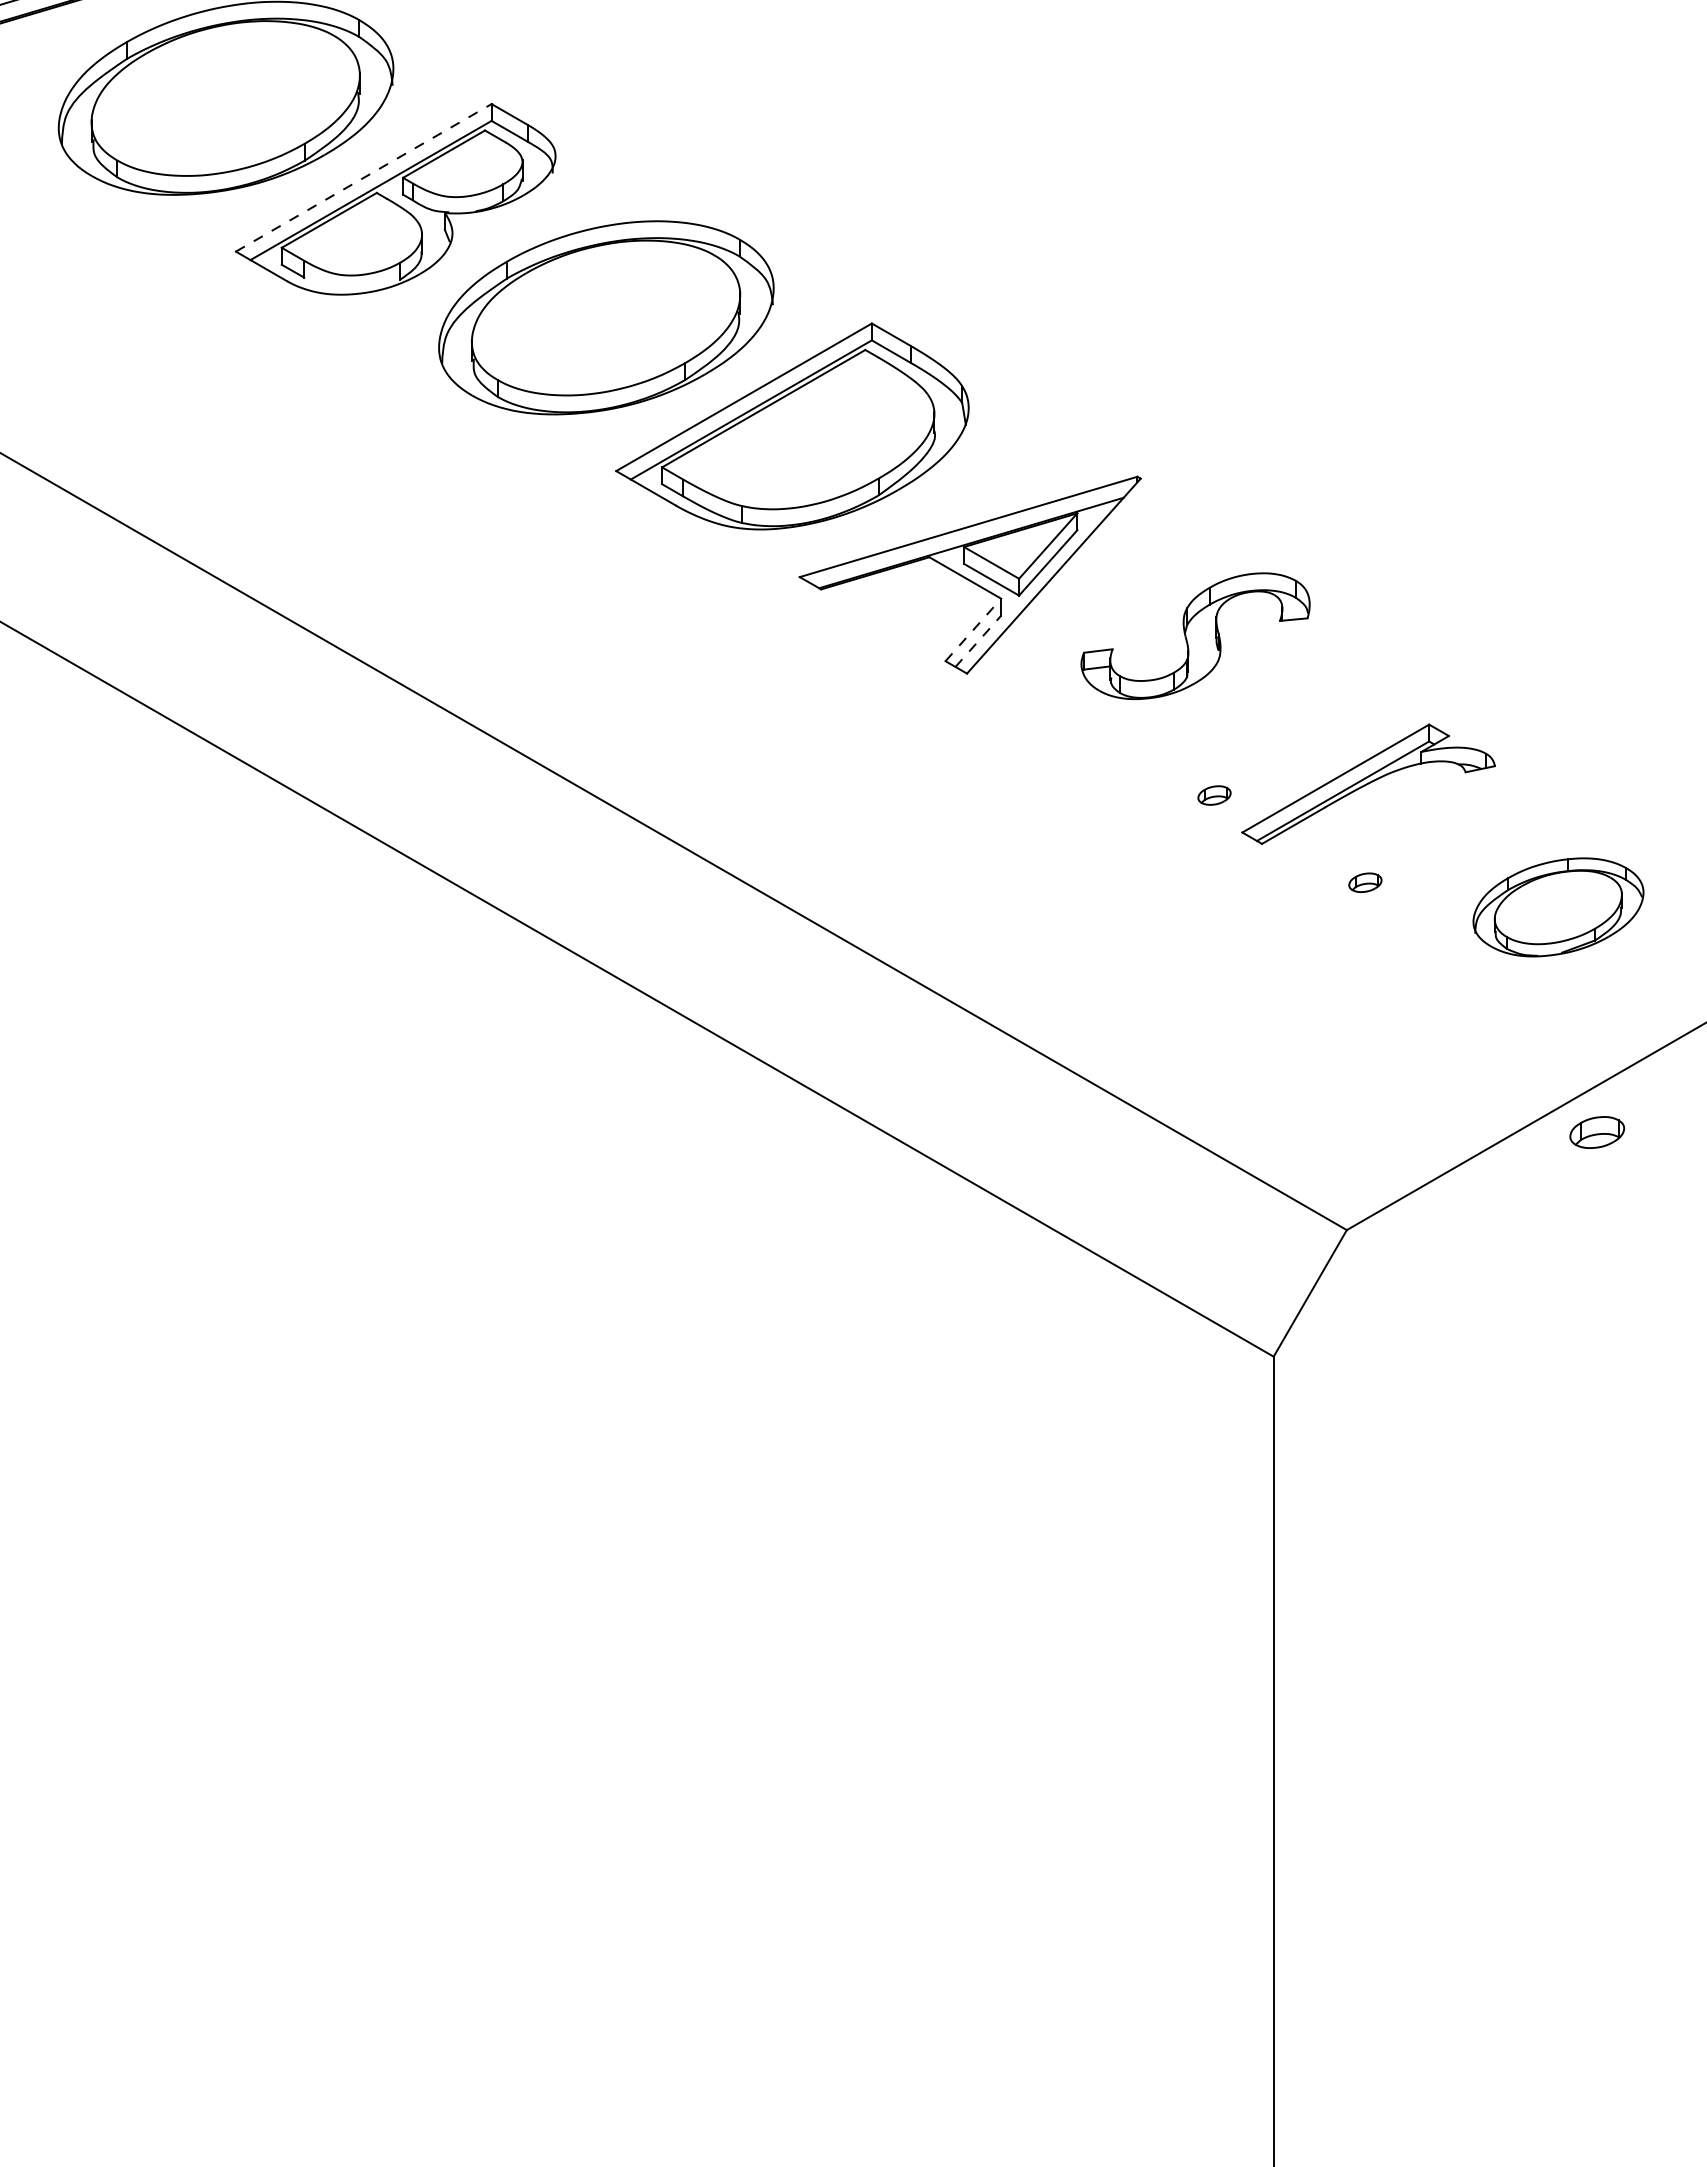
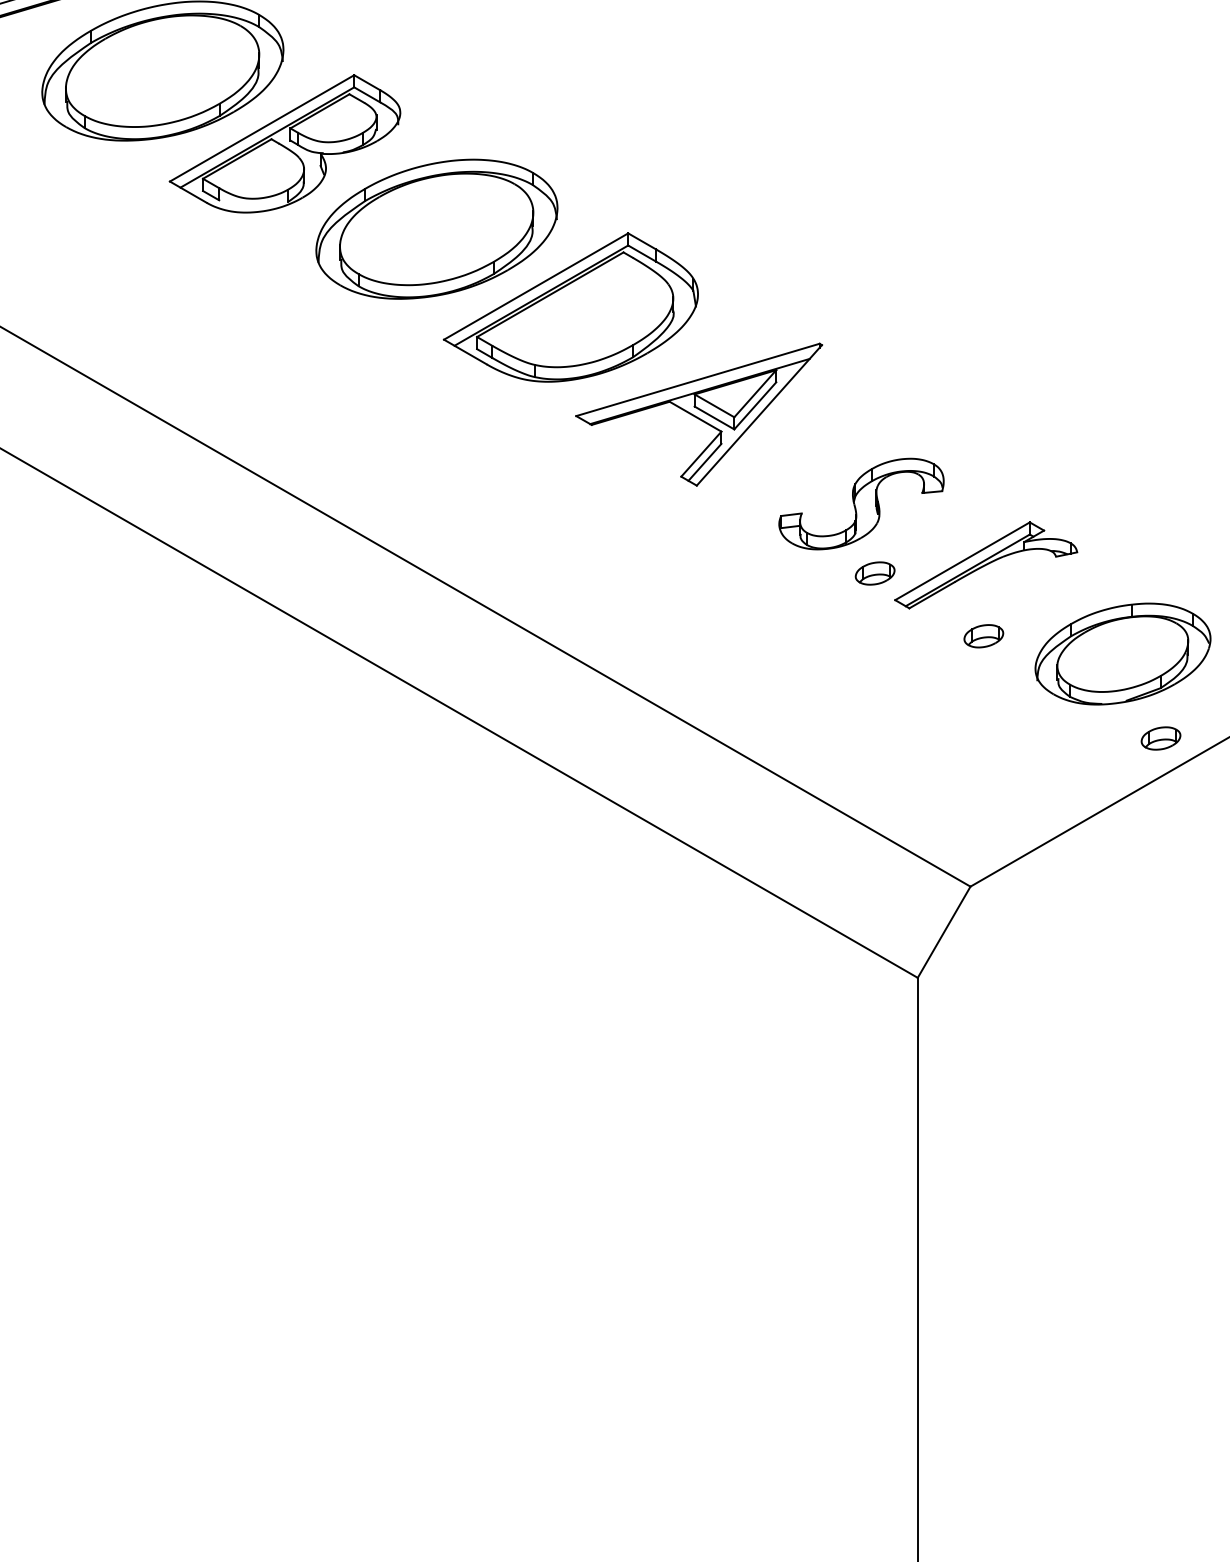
line: (363, 177) -> (261, 128), dashed -> solid
line: (973, 629) -> (701, 453), dashed -> solid
part: (1195, 635) -> (861, 503), moved
line: (978, 640) -> (705, 461), dashed -> solid
part: (1214, 795) -> (875, 573), size x1.67
part: (1365, 882) -> (983, 636), size x1.67
part: (1558, 907) -> (1123, 654), size x1.43
part: (1597, 1132) -> (1161, 738), moved

